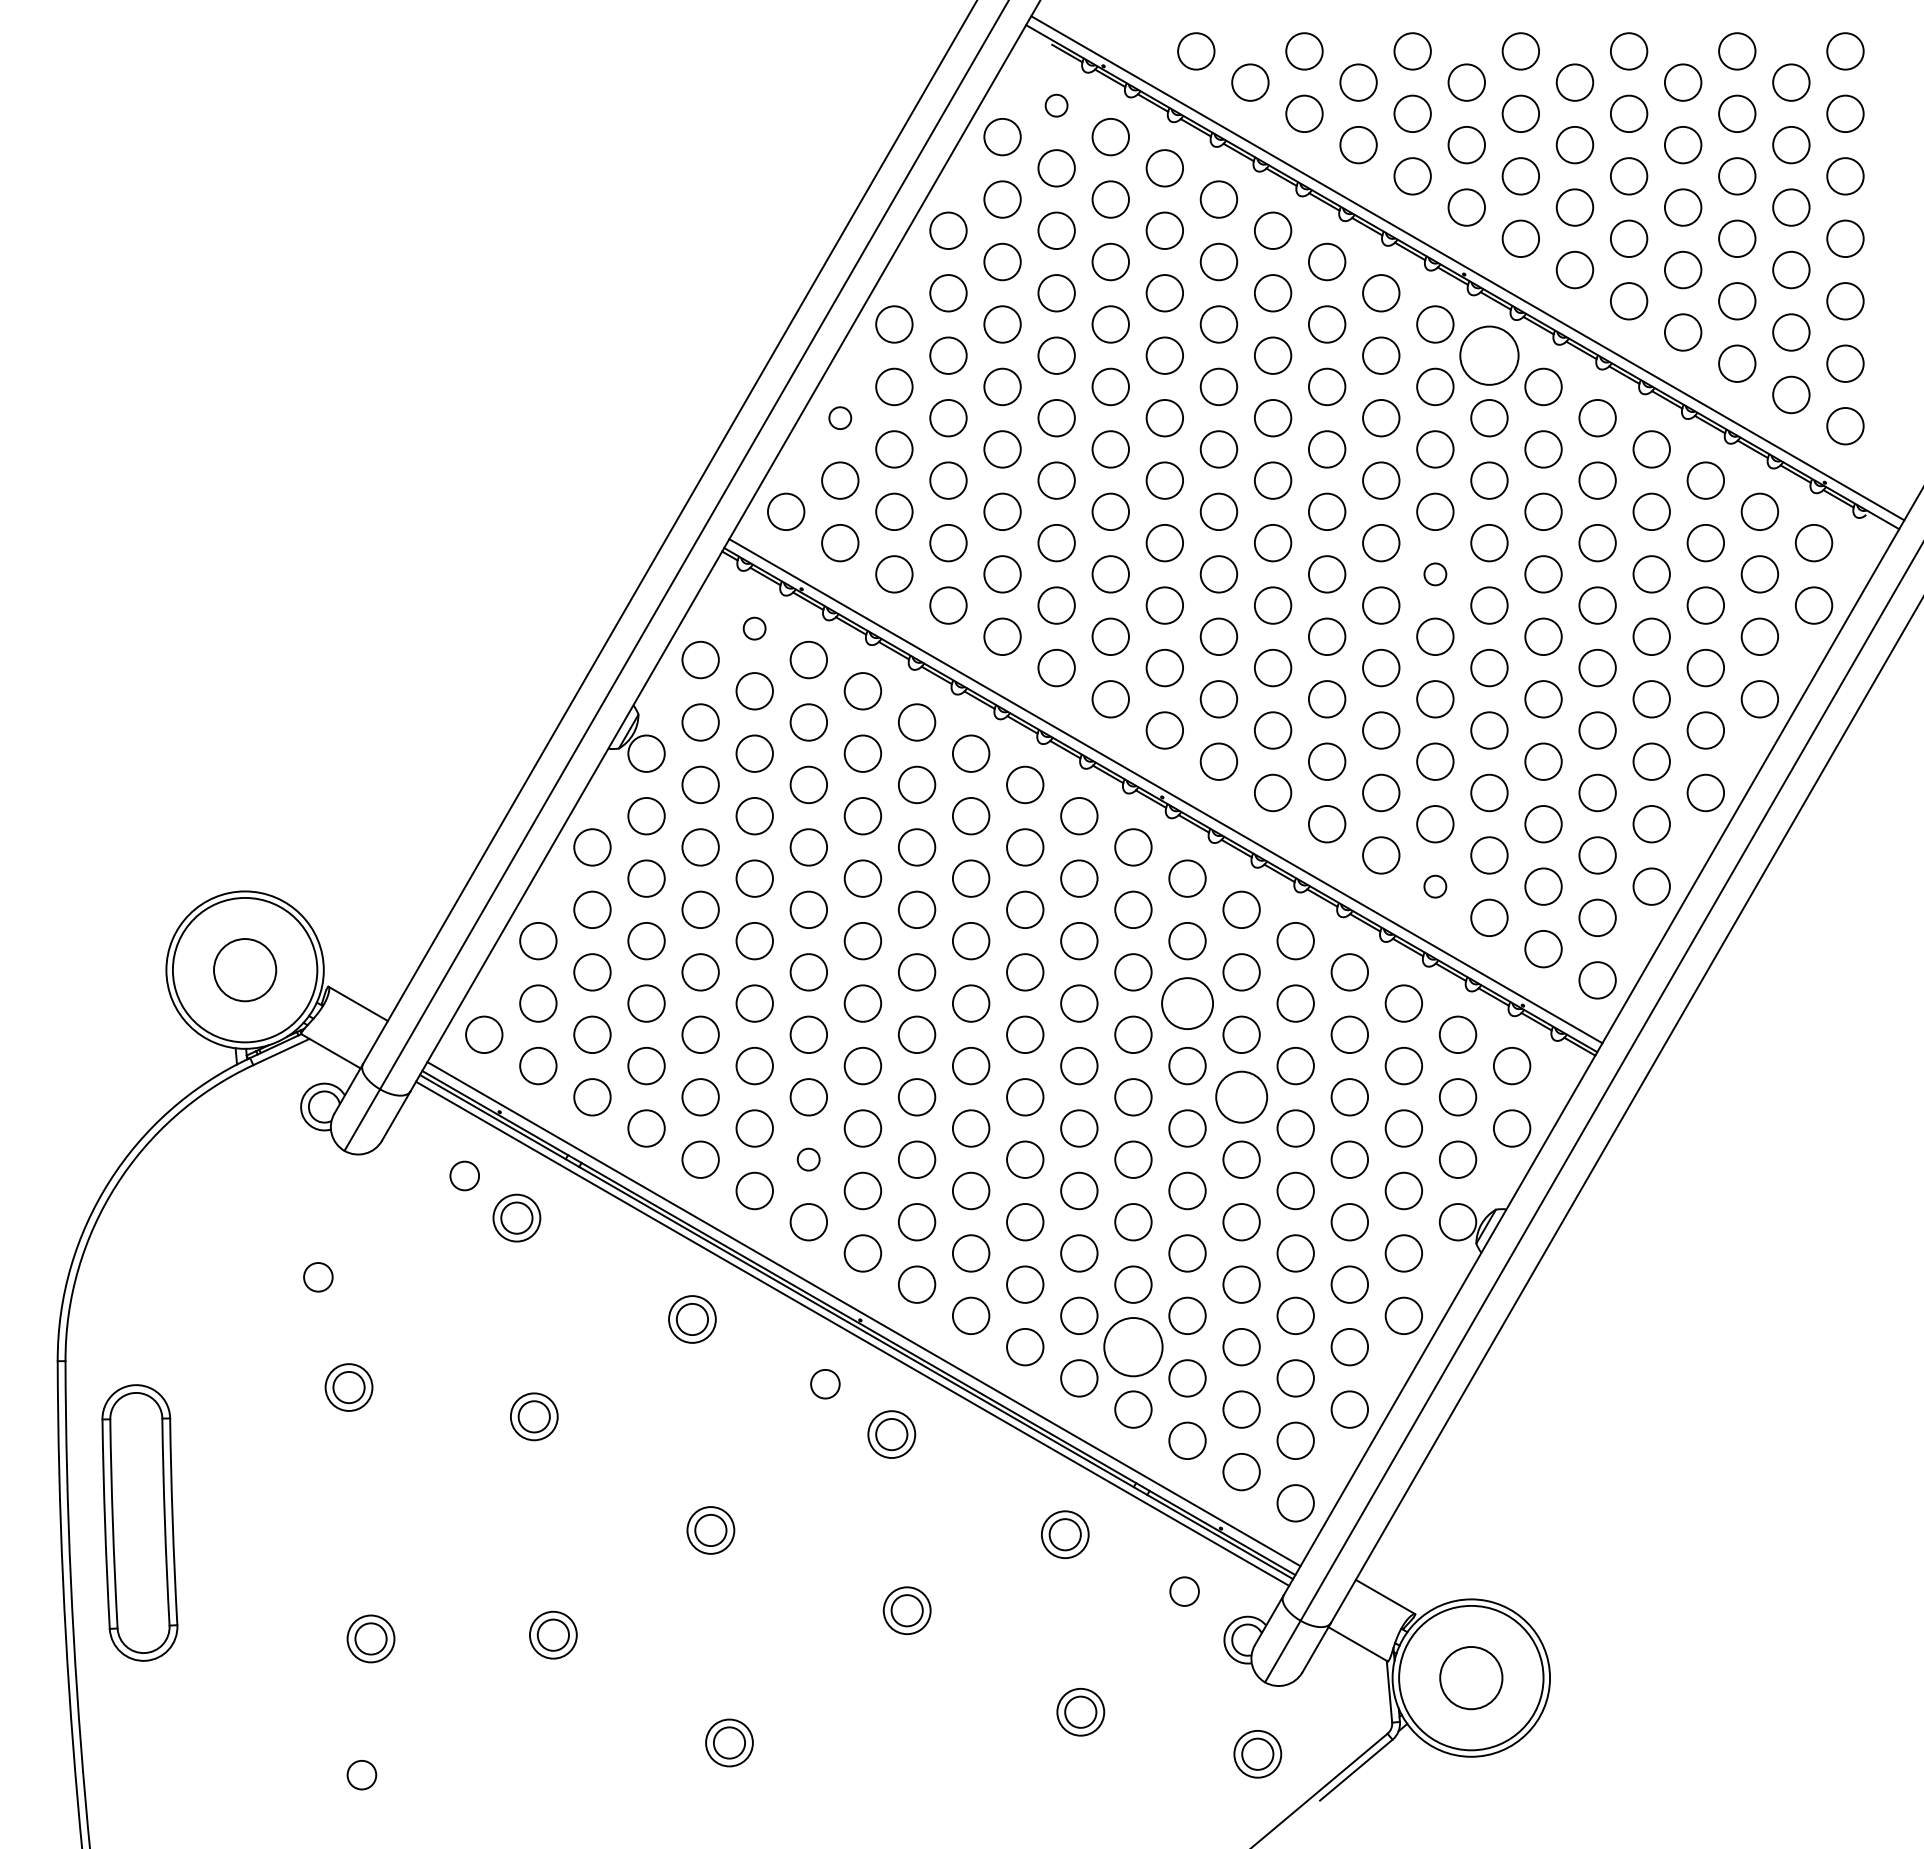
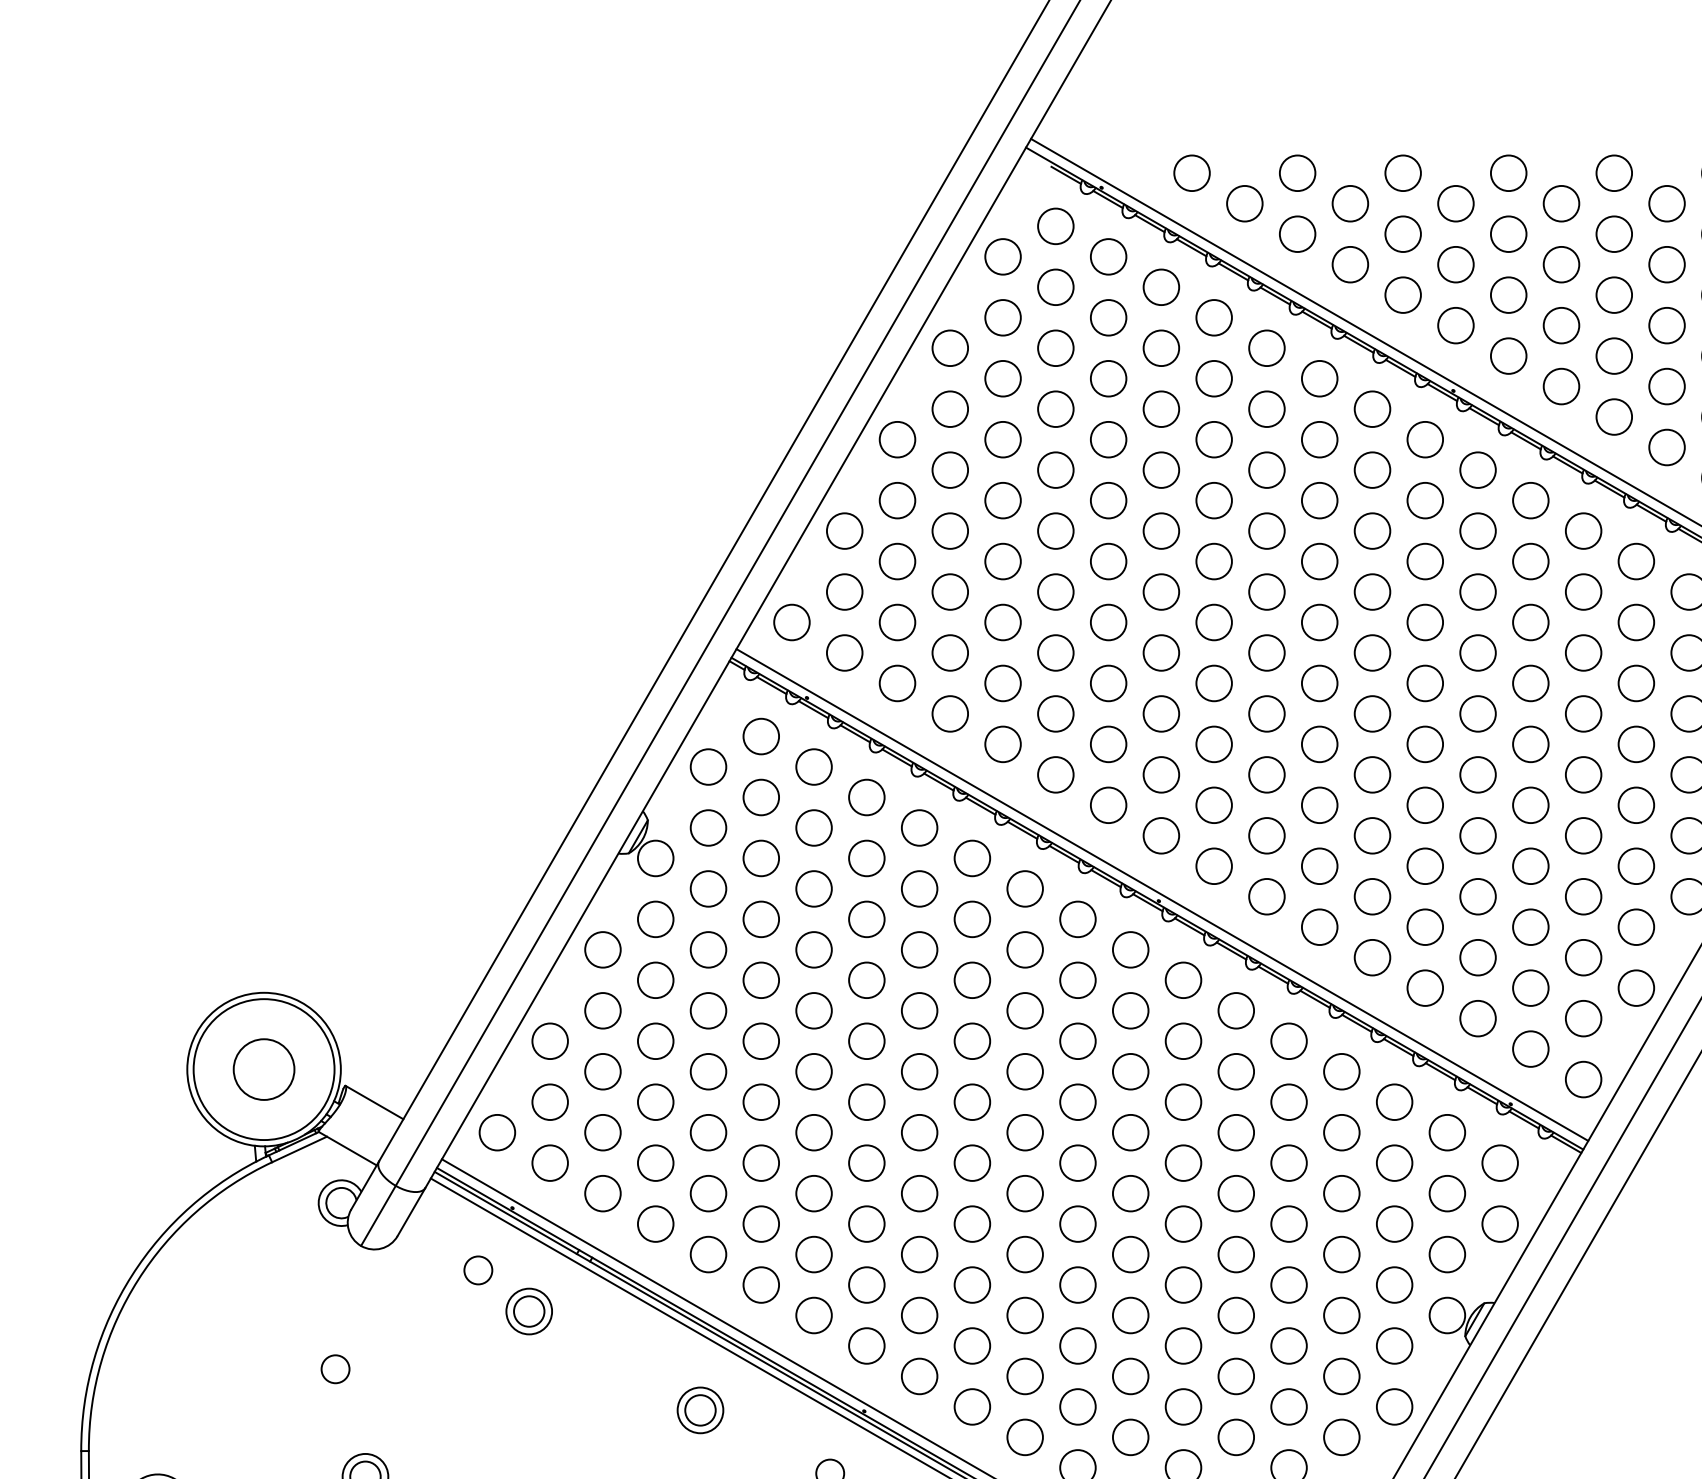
circle: (1056, 105) -> (1055, 226), size x1.67
circle: (1489, 355) -> (1478, 469), size x0.62
circle: (840, 417) -> (844, 530), size x1.67
circle: (1435, 574) -> (1425, 683), size x1.67
circle: (754, 628) -> (761, 736), size x1.67
circle: (1435, 886) -> (1425, 987), size x1.67
circle: (1187, 1003) -> (1183, 1102), size x0.71
circle: (1241, 1097) -> (1236, 1193), size x0.71
circle: (808, 1159) -> (813, 1254), size x1.67
circle: (1133, 1346) -> (1130, 1436), size x0.62

